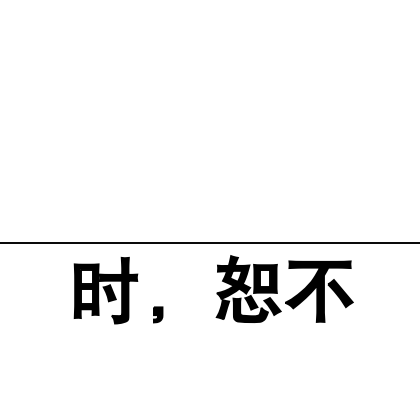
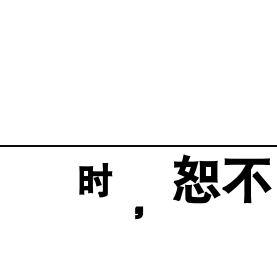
part: (105, 290) -> (95, 179), size x0.7
part: (158, 314) -> (139, 212), moved

